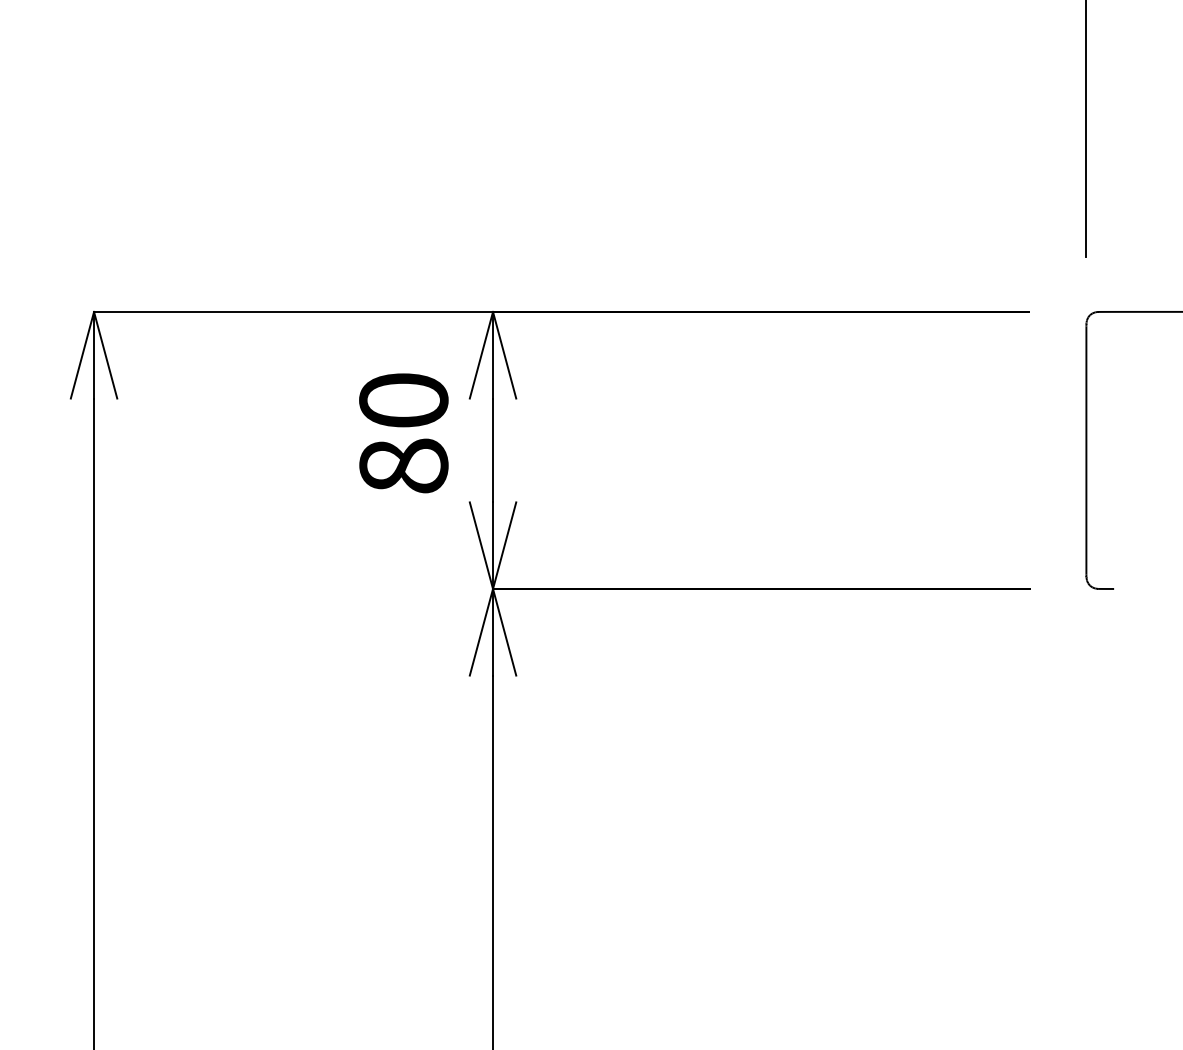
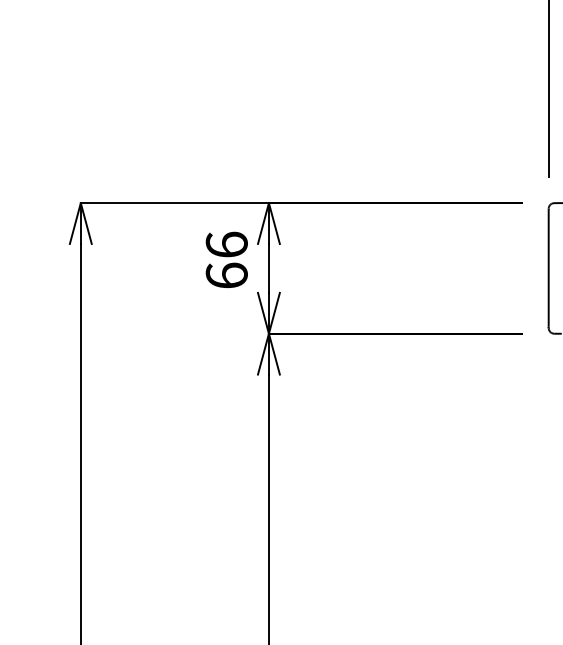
text: (403, 431) -> (226, 259), 80 -> 66

